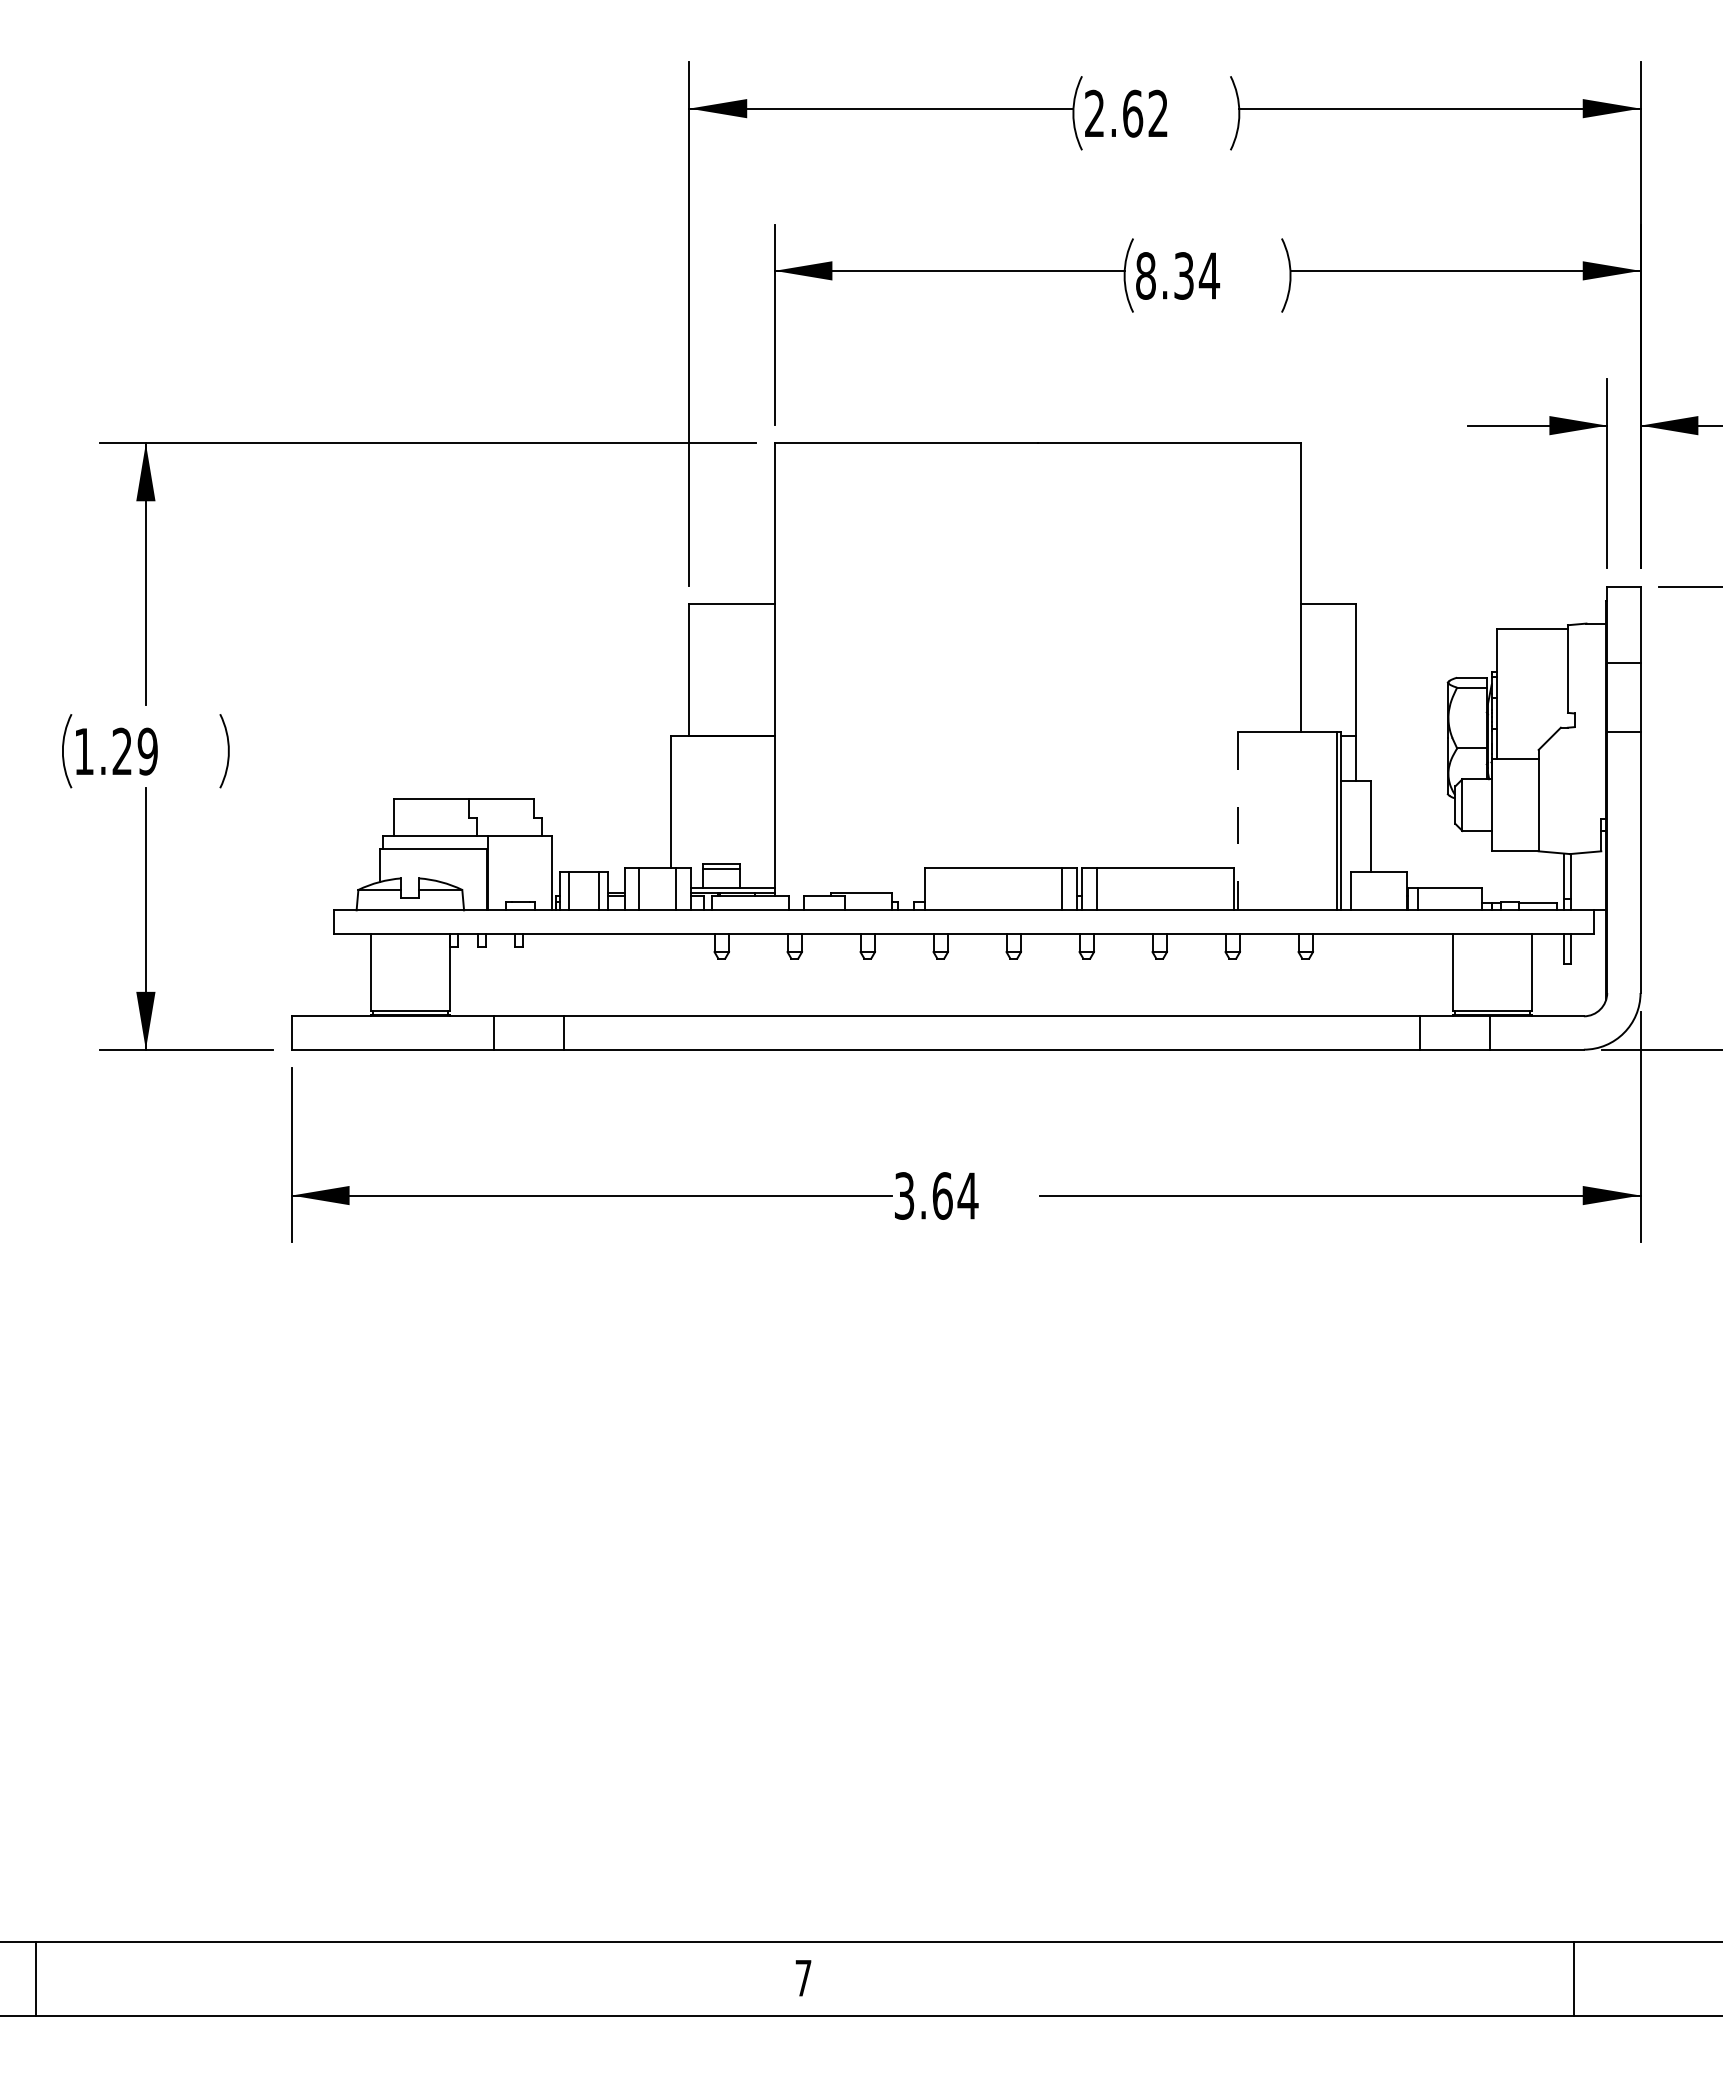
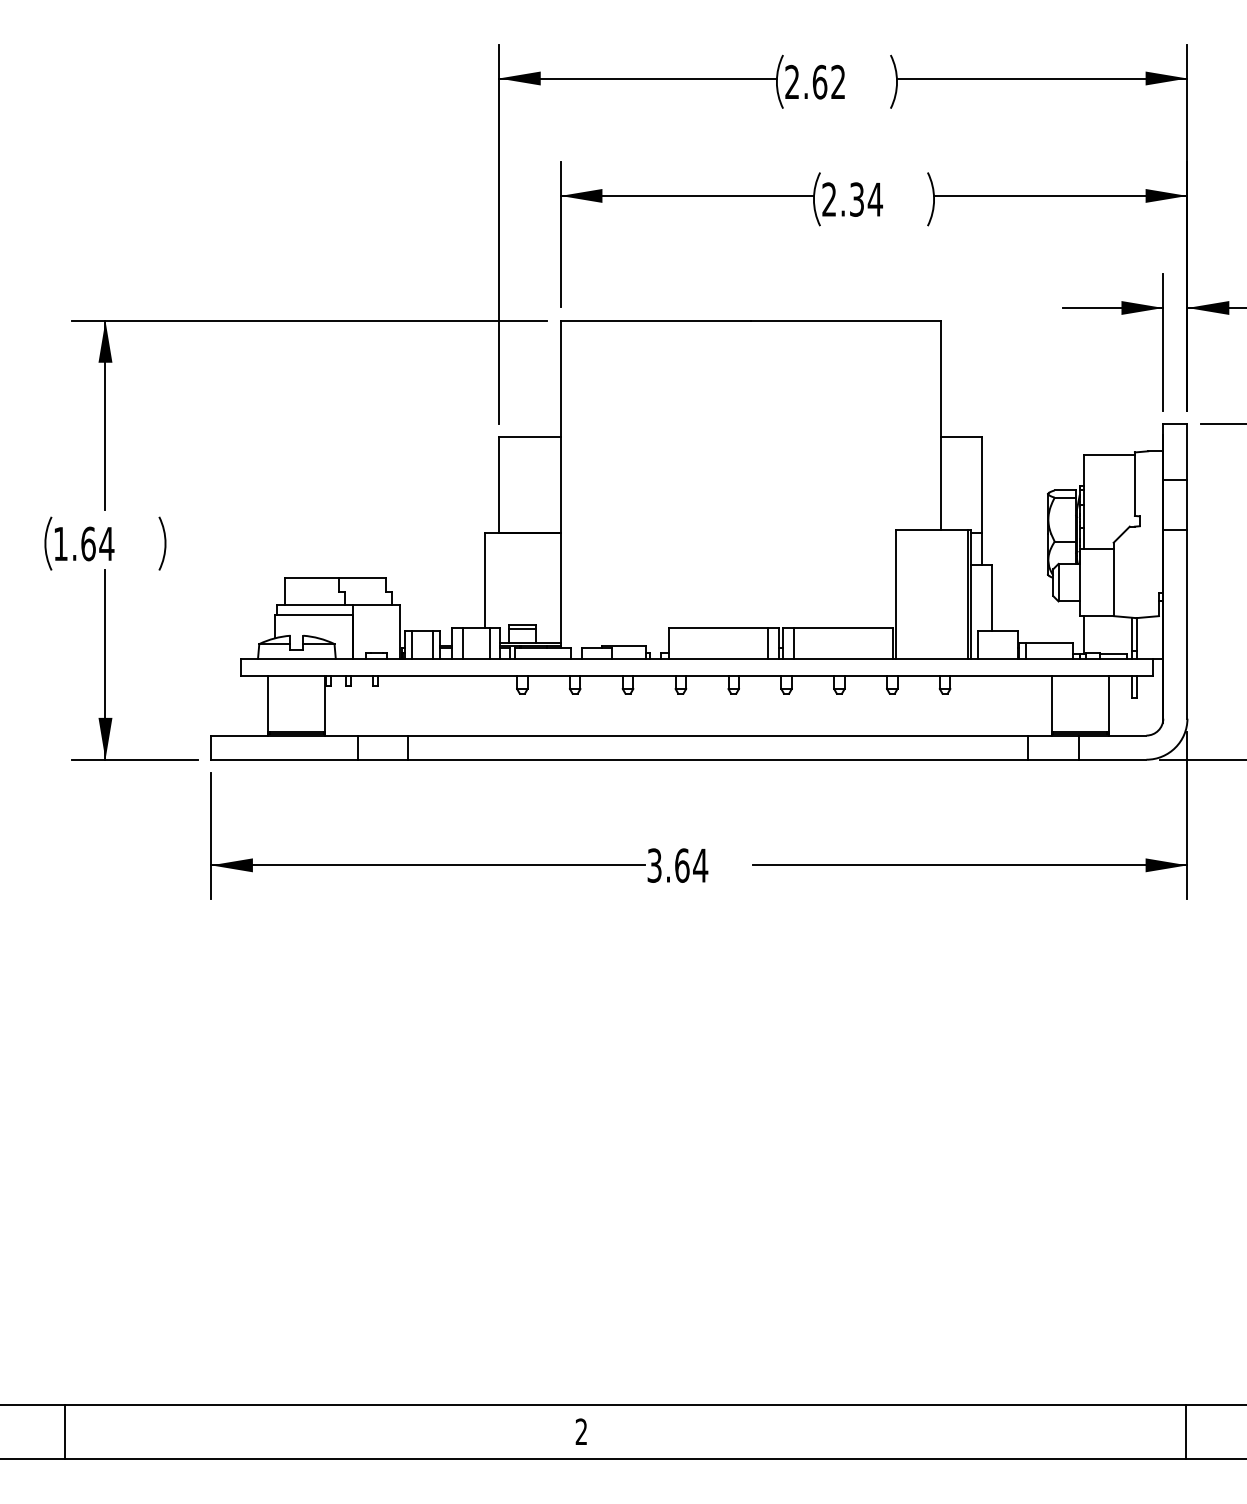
text: (1145, 275) -> (829, 199), 8.34 -> 2.34
text: (135, 751) -> (97, 543), 1.29 -> 1.64
line: (1238, 821) -> (896, 594), dashed -> solid
line: (1497, 877) -> (1083, 635), added
text: (803, 1977) -> (581, 1431), 7 -> 2
line: (35, 1978) -> (64, 1432), moved
line: (1574, 1978) -> (1185, 1432), moved

